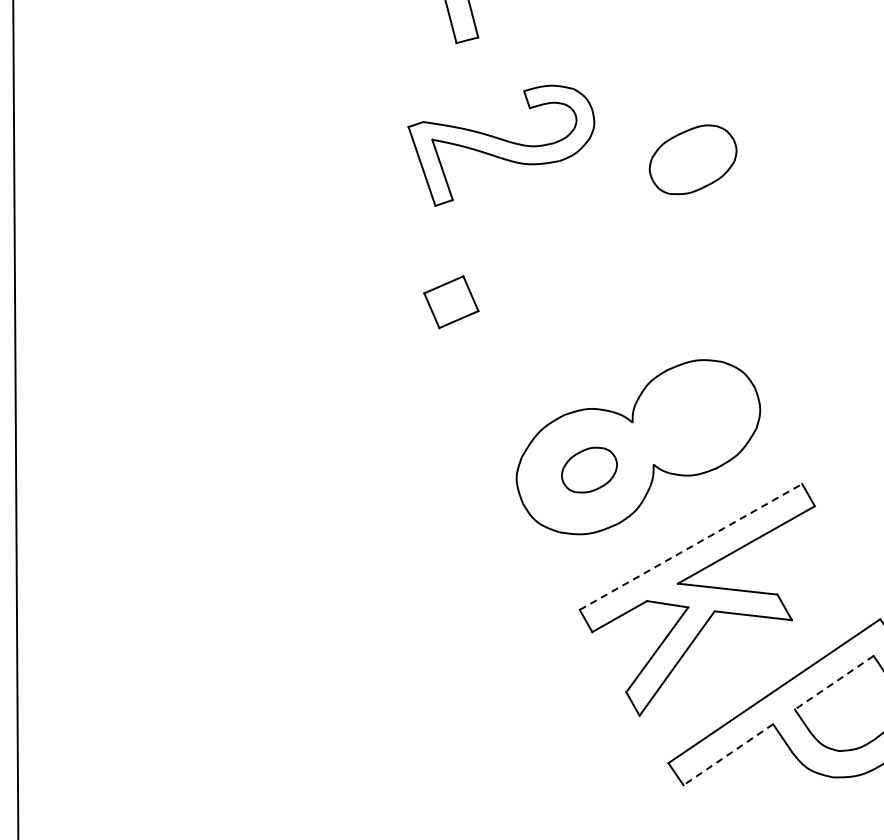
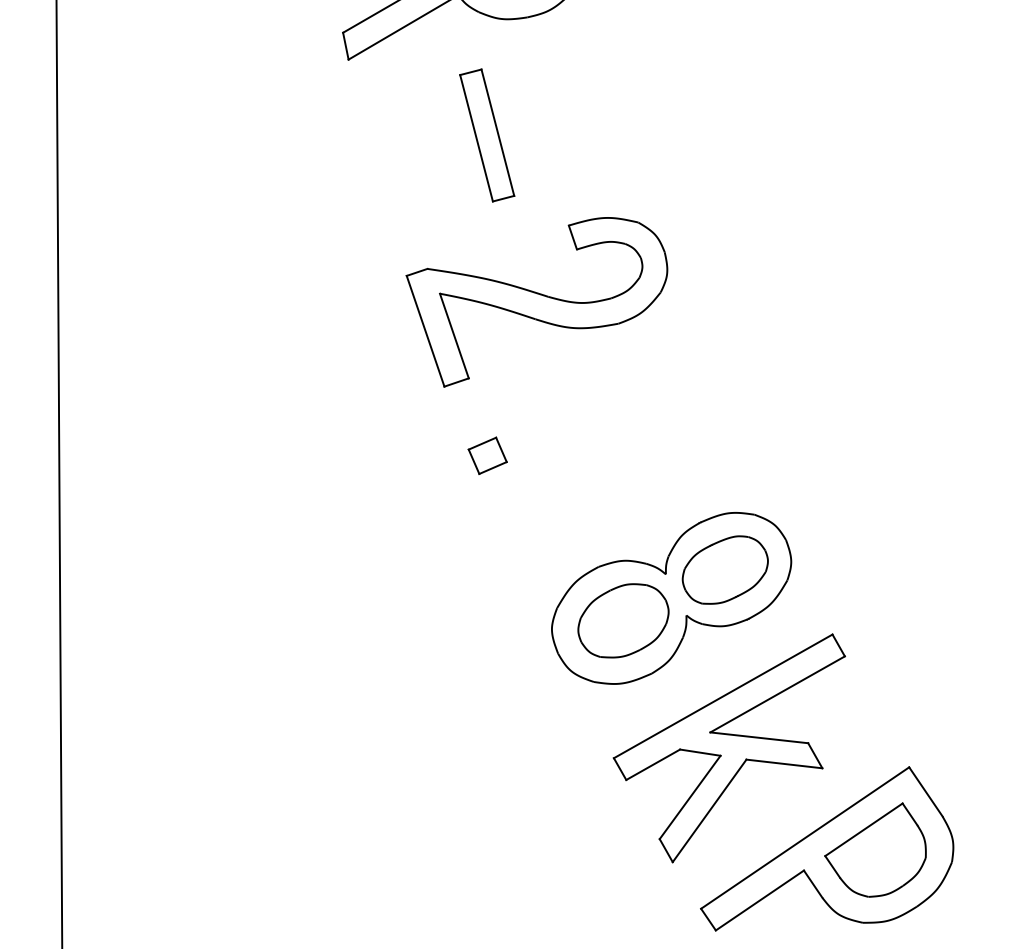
part: (500, 145) -> (536, 302), size x1.43
part: (692, 159) -> (724, 569), moved
part: (451, 301) -> (487, 455), size x0.71
part: (589, 469) -> (623, 620), size x1.67
line: (691, 547) -> (723, 696), dashed -> solid
line: (833, 682) -> (863, 829), dashed -> solid
line: (727, 754) -> (759, 900), dashed -> solid

